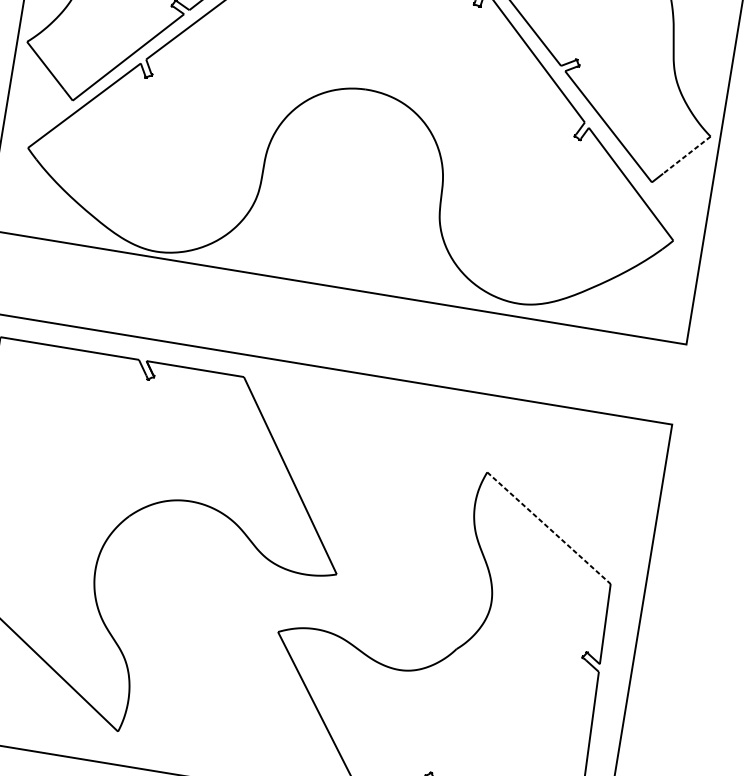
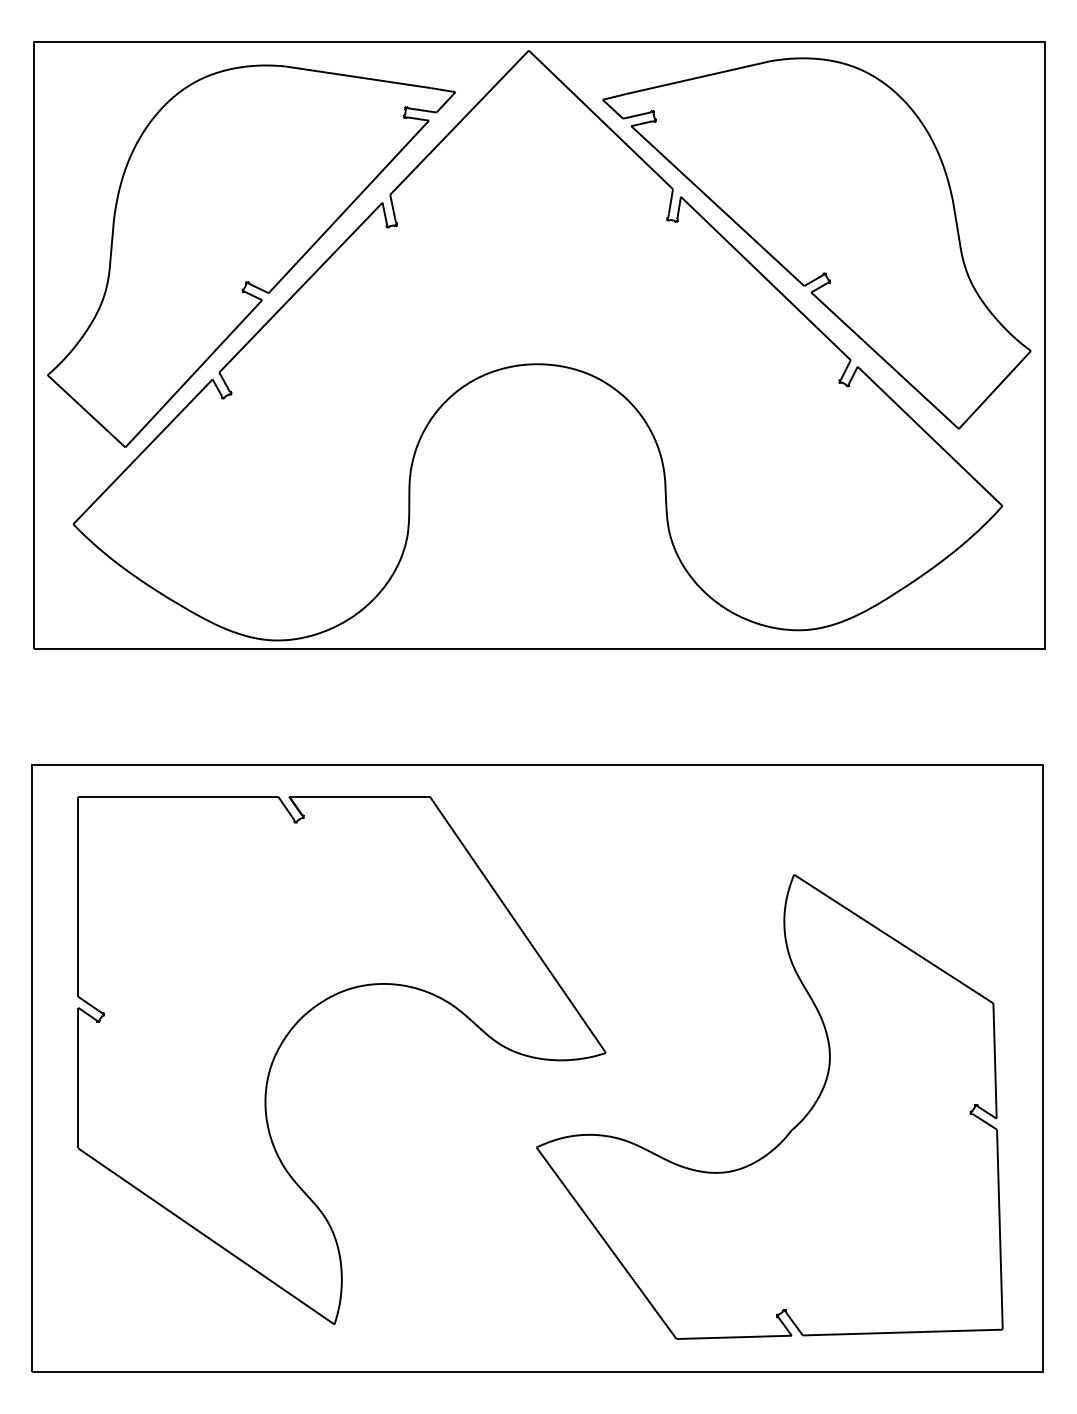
line: (686, 155) -> (1001, 382), dashed -> solid
line: (548, 528) -> (893, 939), dashed -> solid

